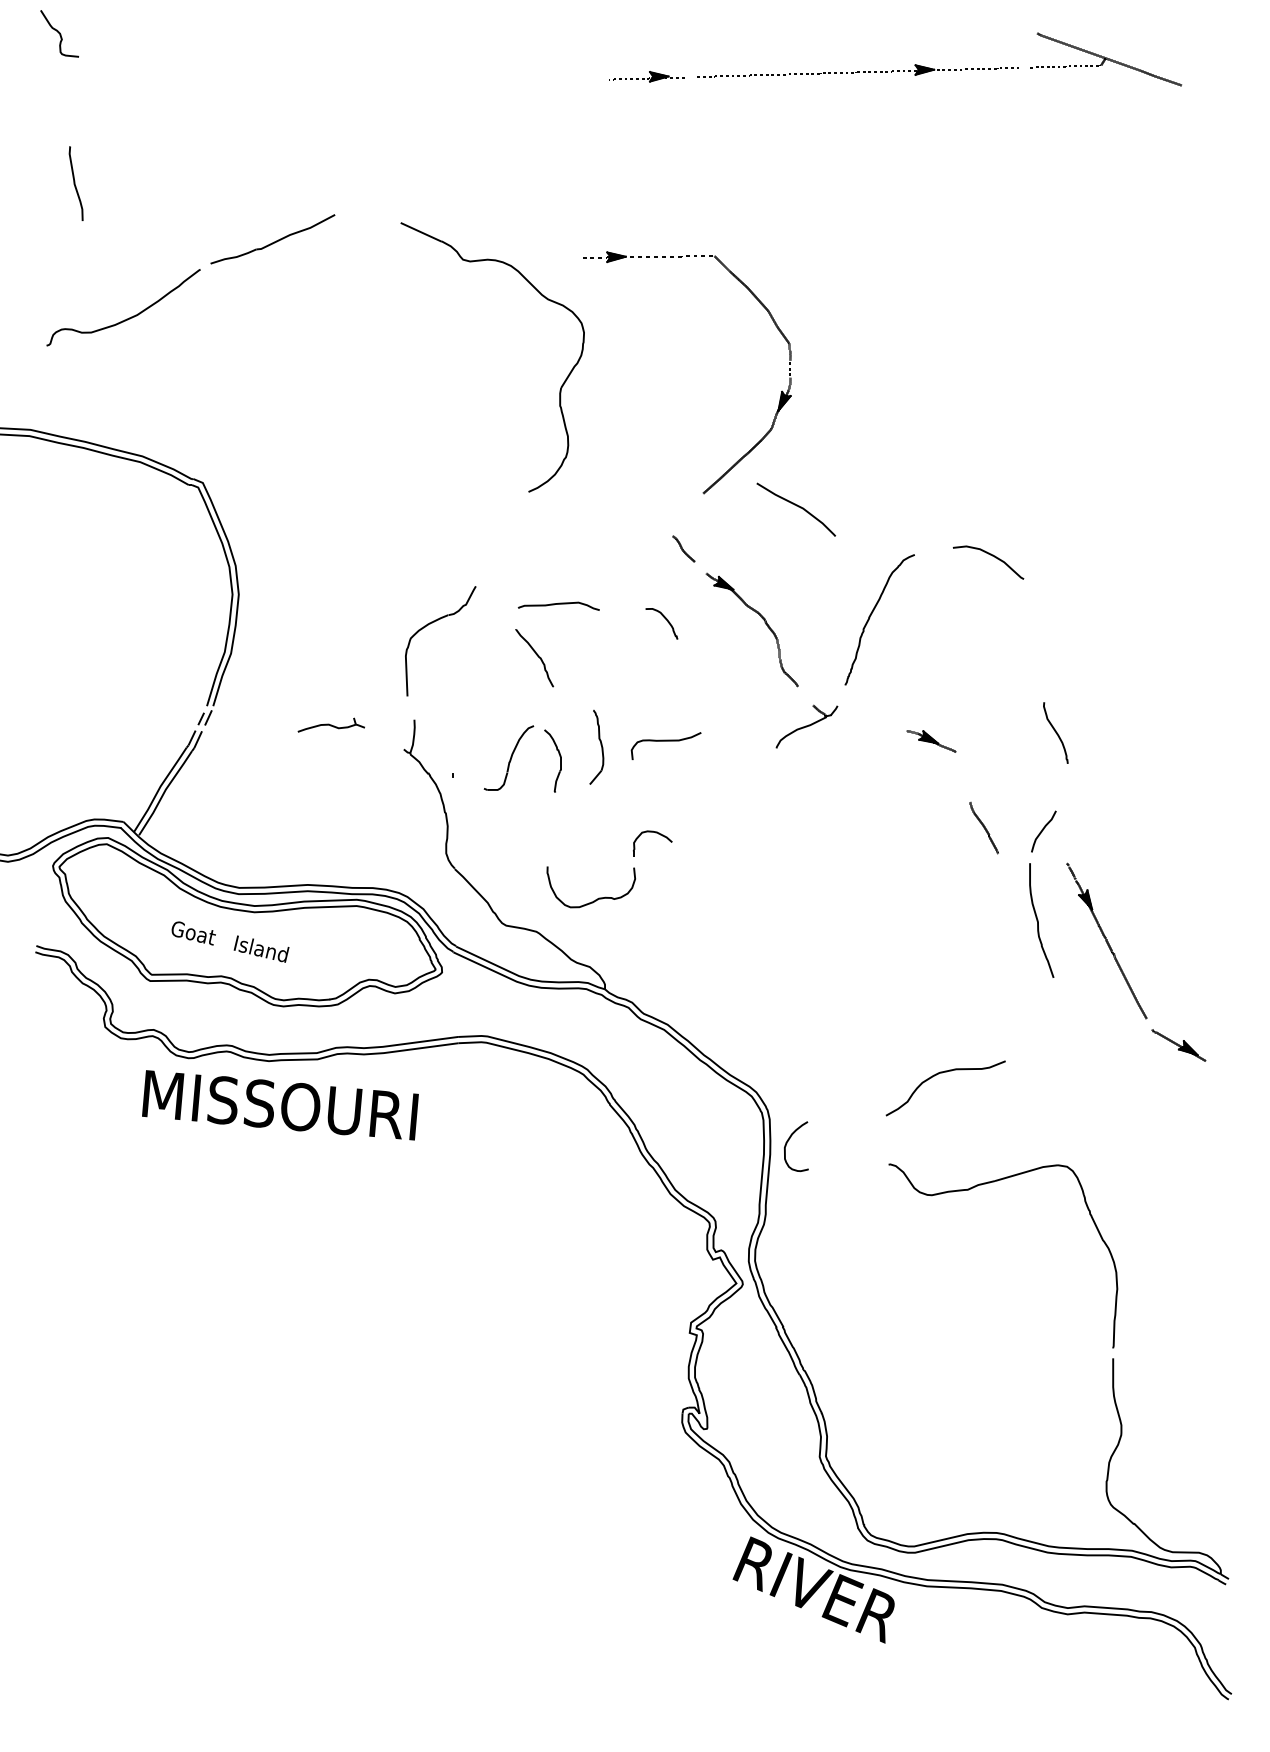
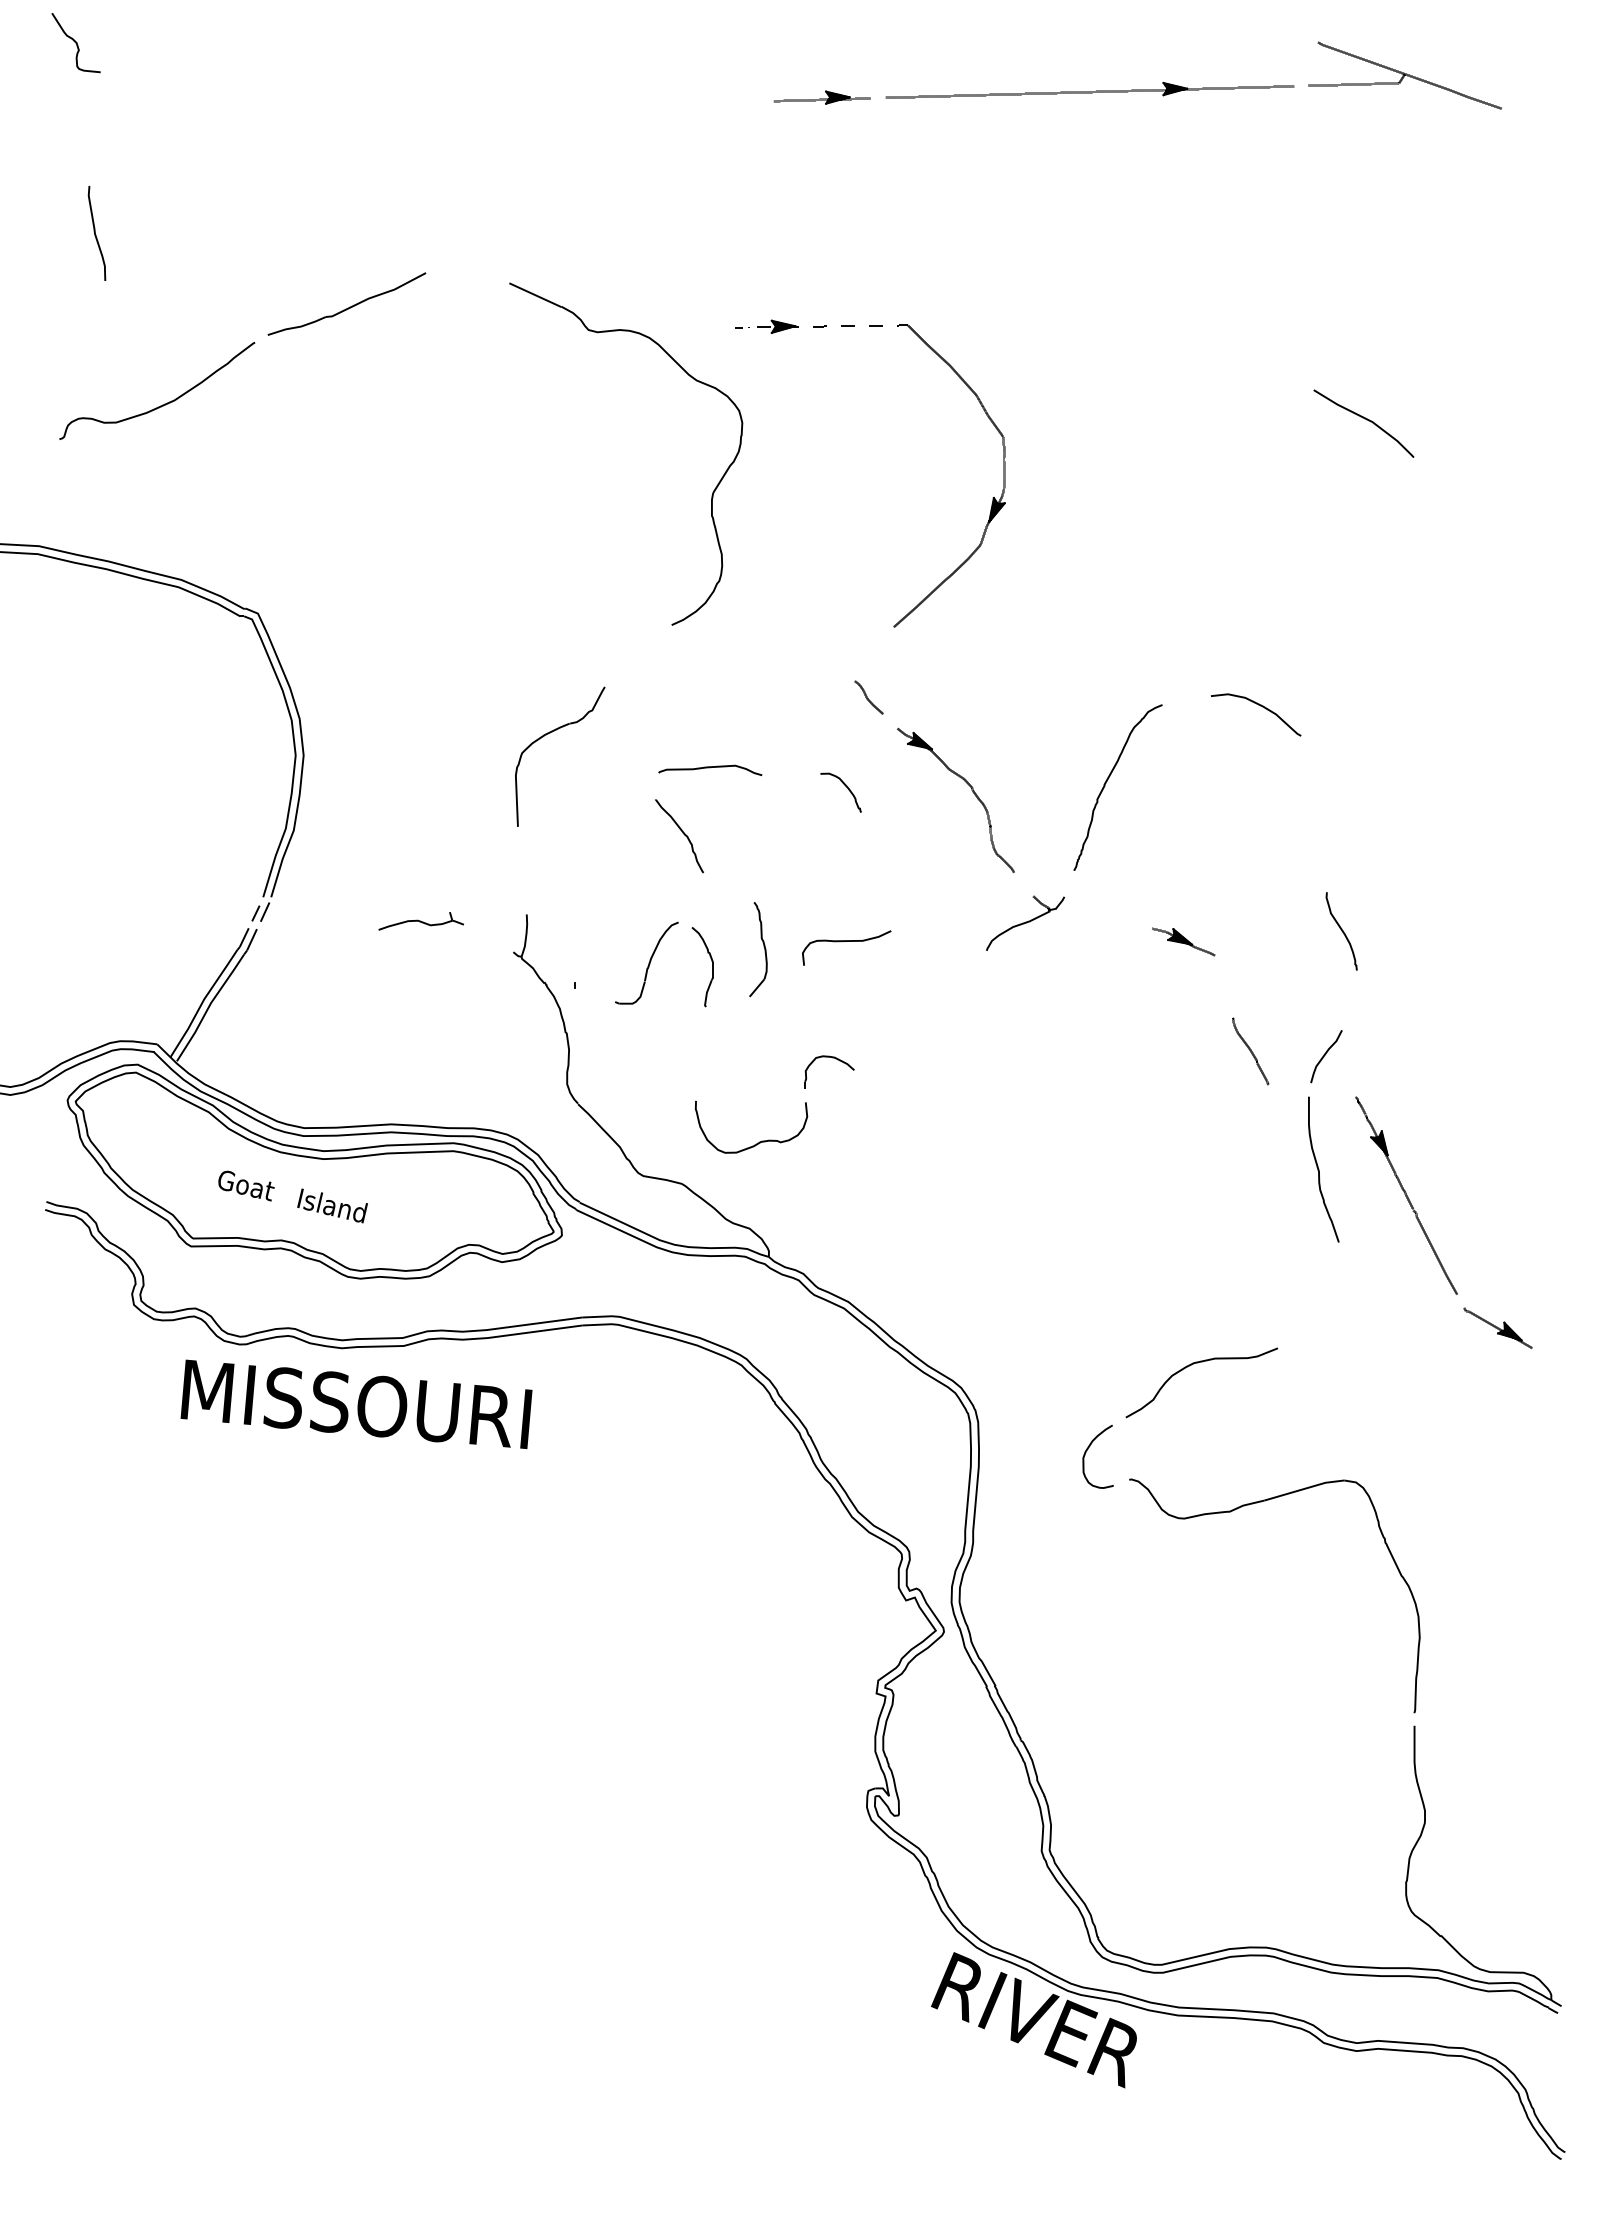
curve: (796, 506) -> (1364, 419), moved
part: (431, 623) -> (548, 734), moved
curve: (788, 1140) -> (1088, 1449), moved

